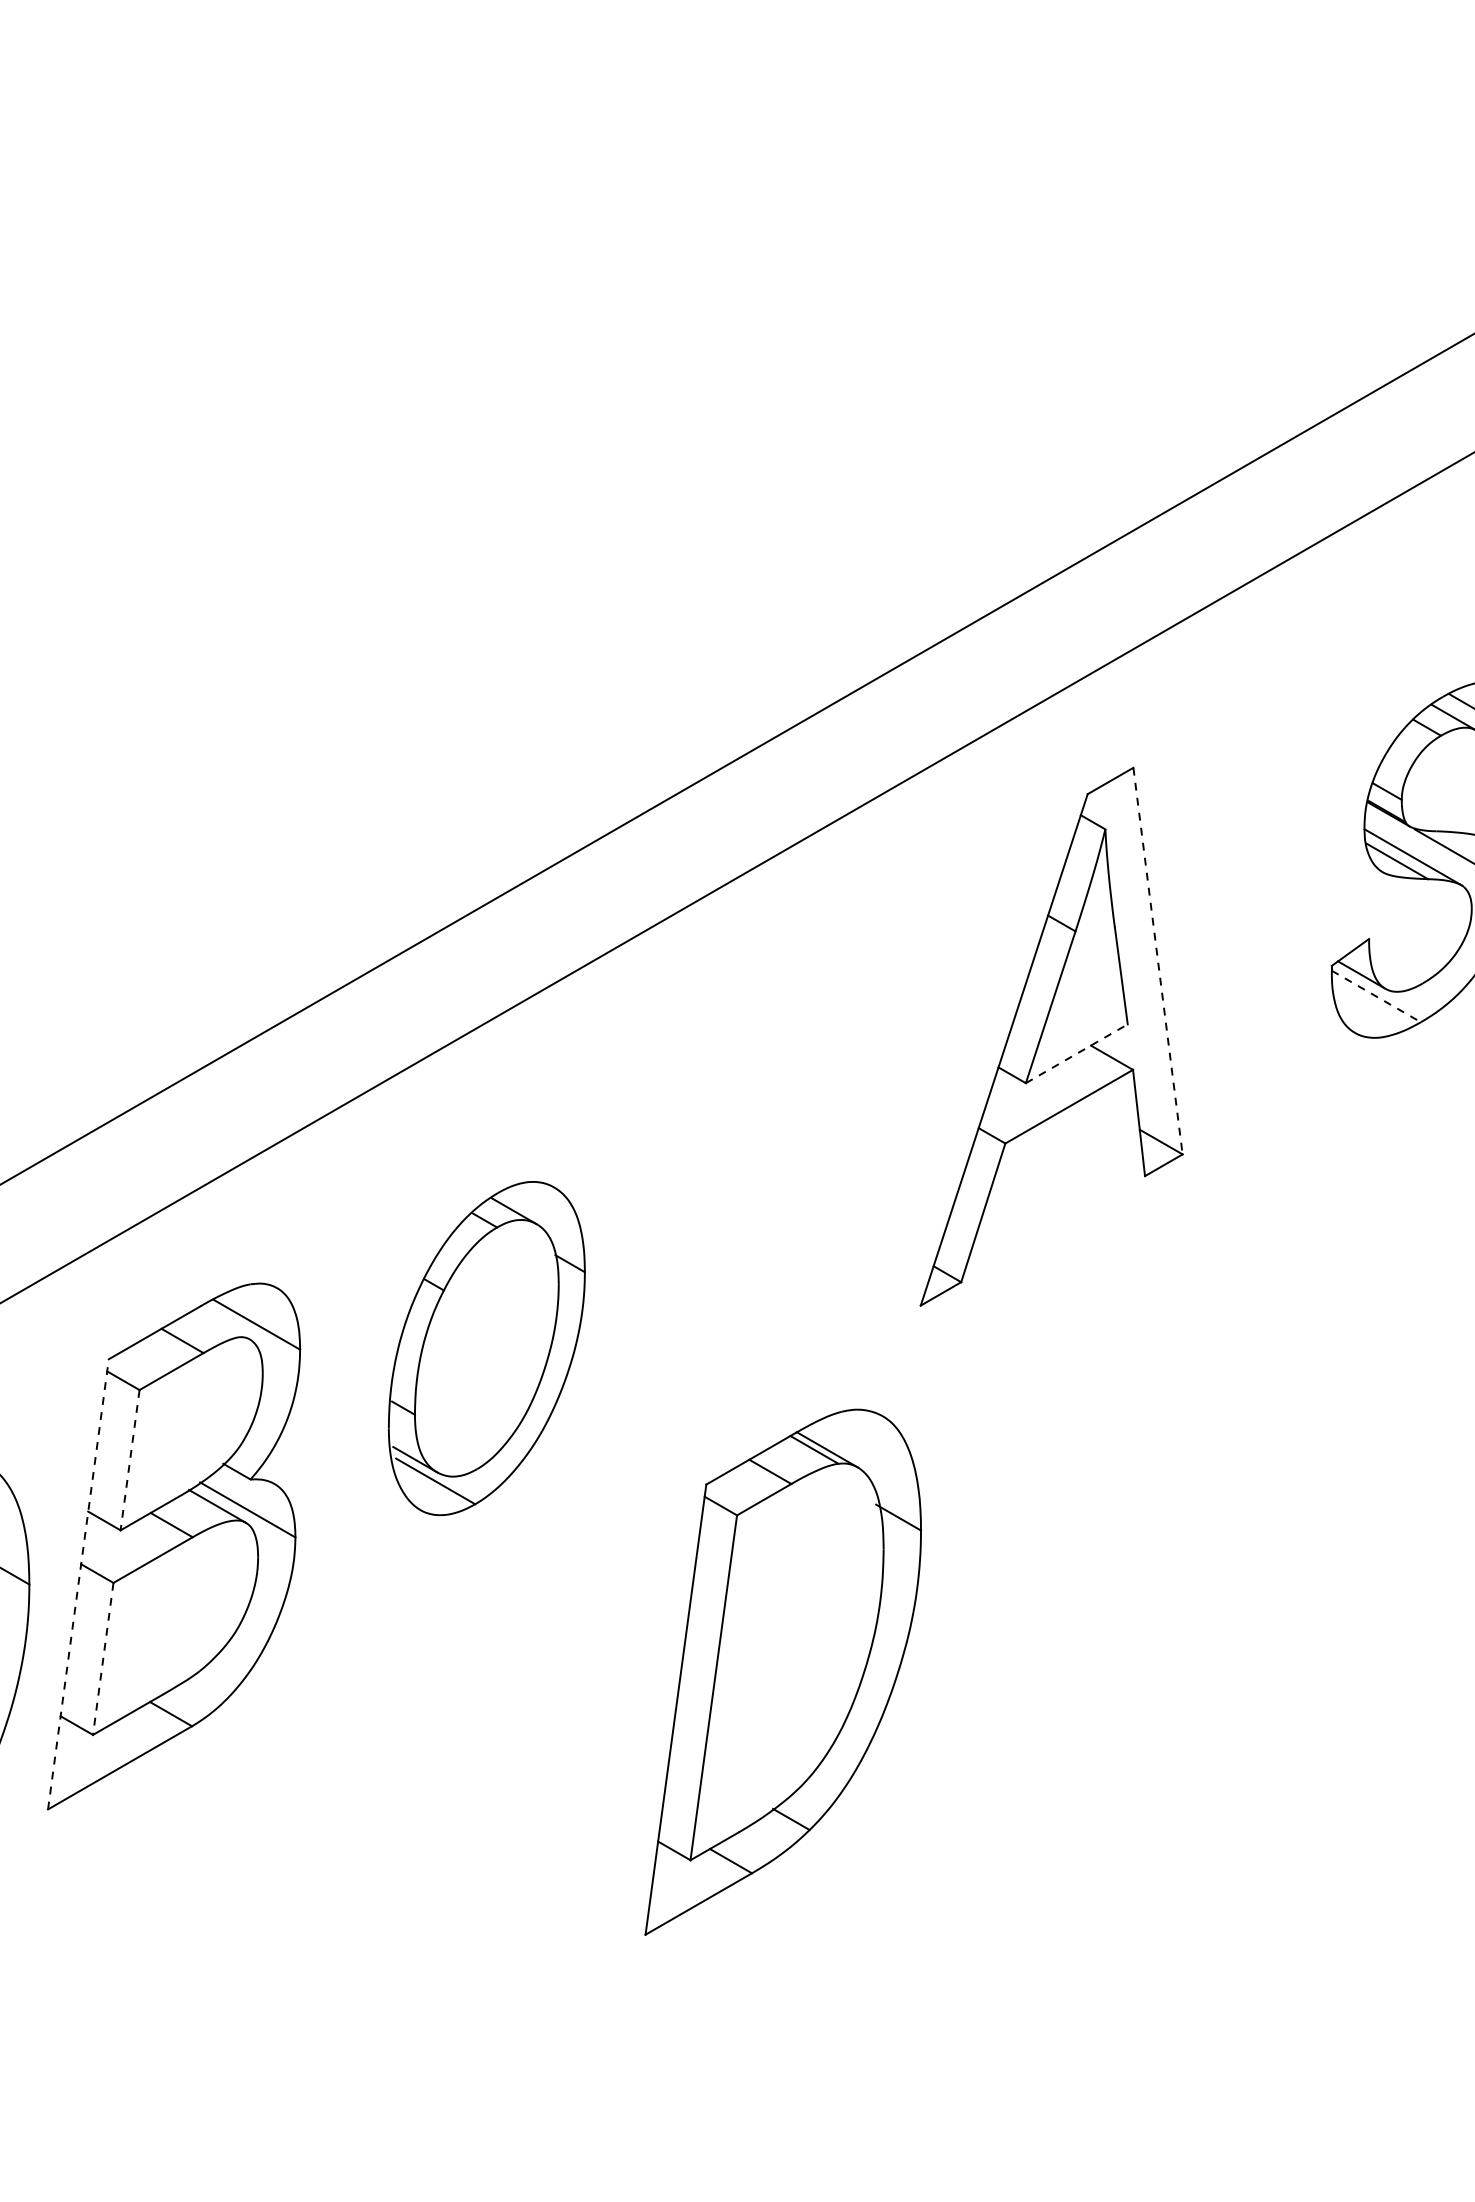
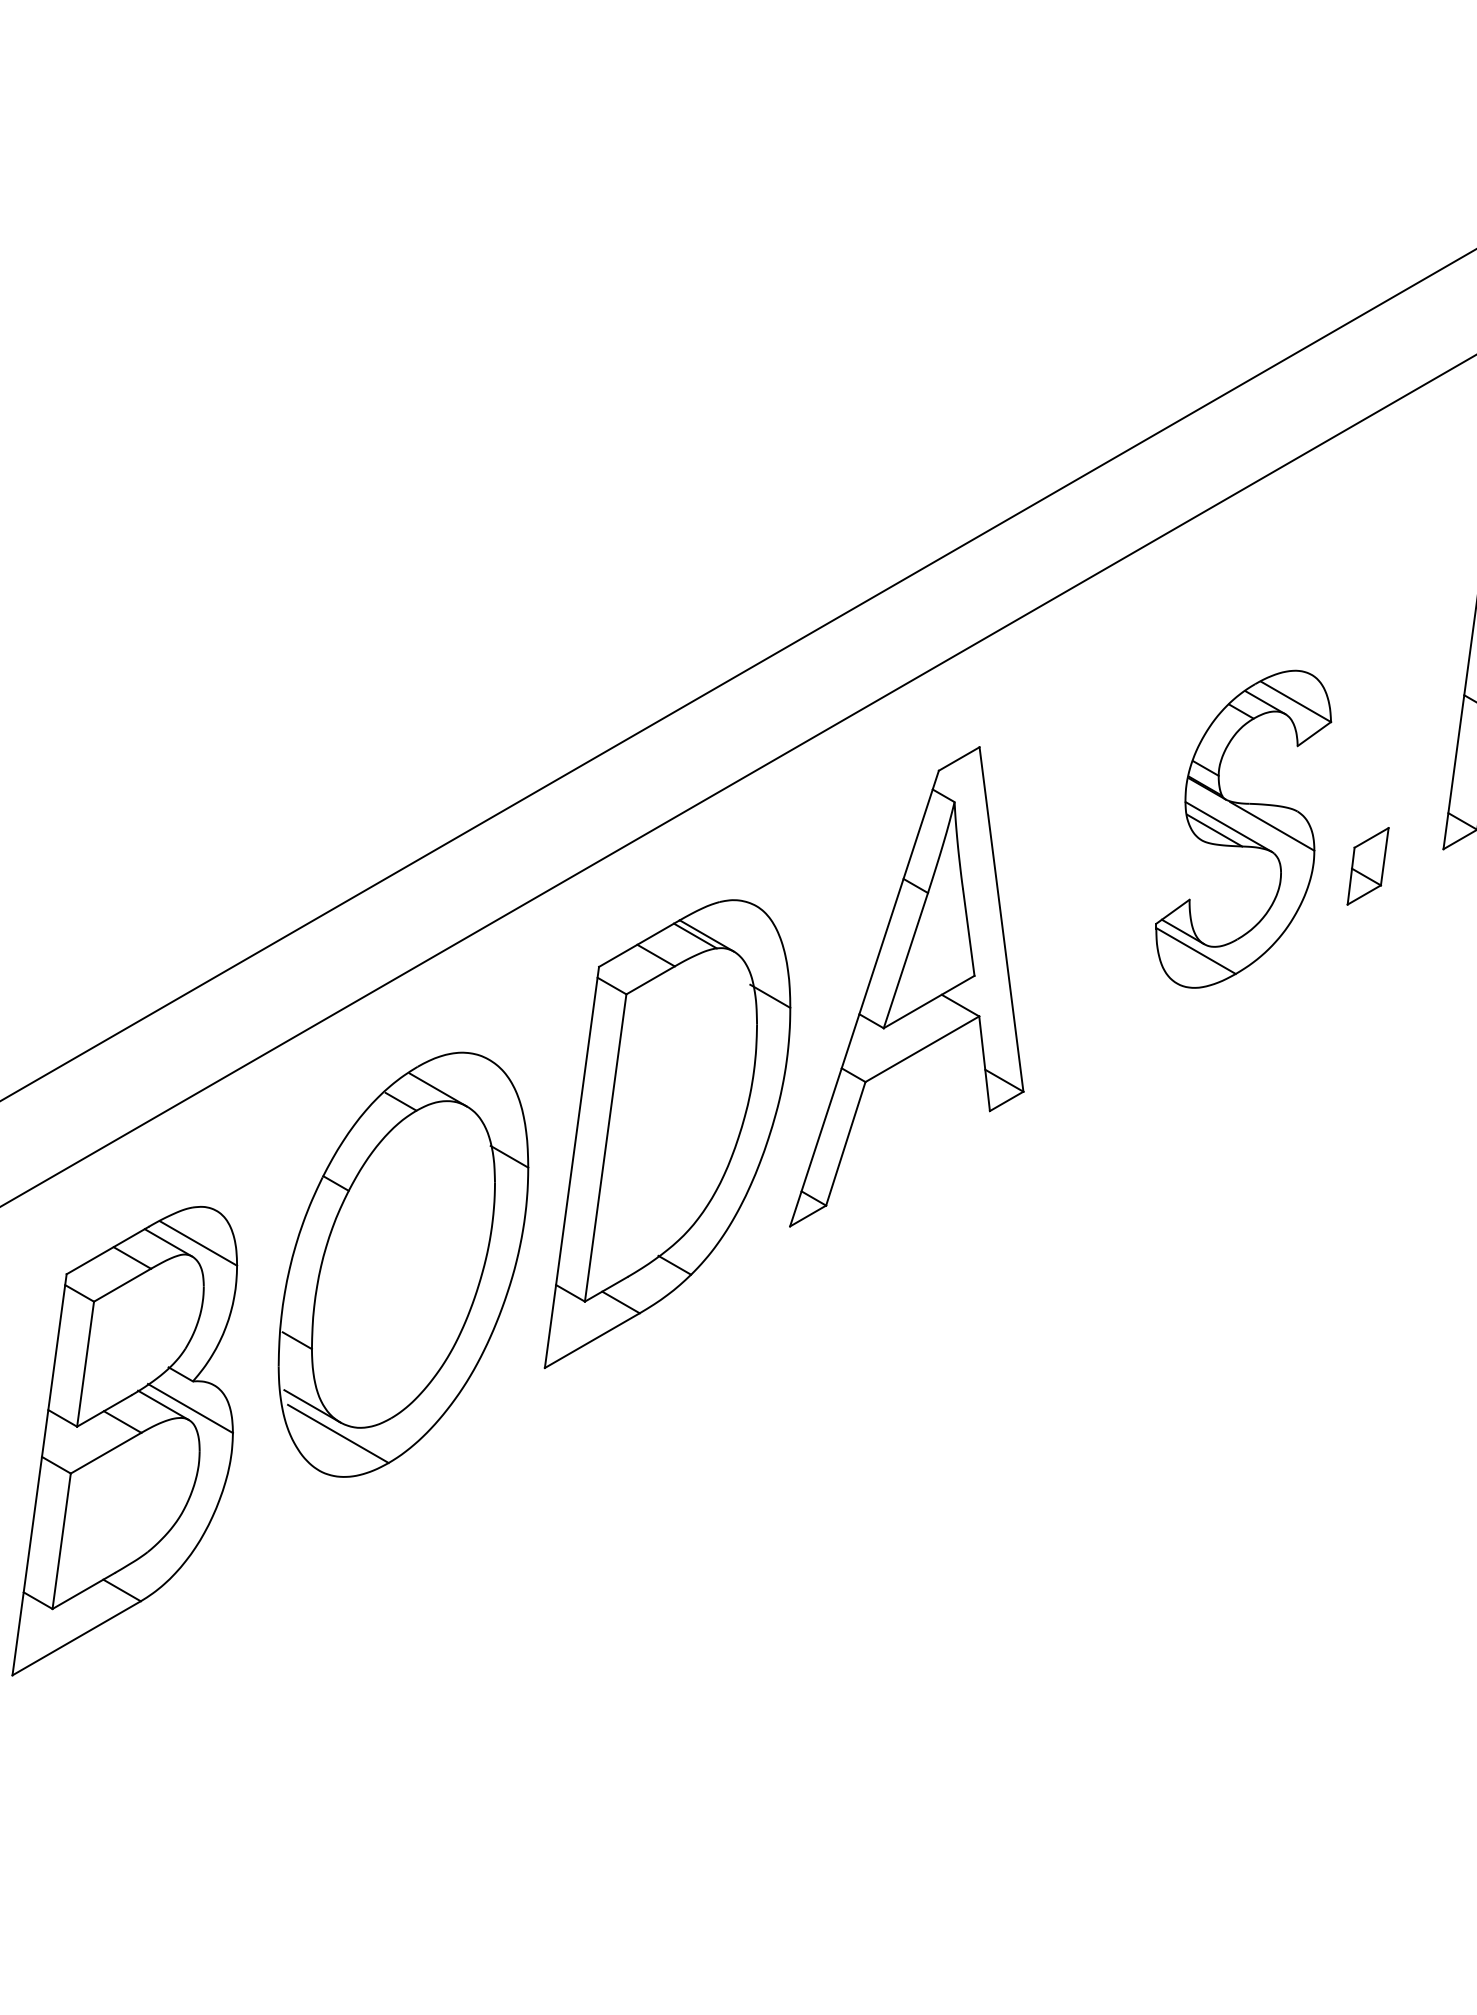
line: (1158, 961) -> (1001, 919), dashed -> solid
line: (1376, 997) -> (1196, 951), dashed -> solid
line: (1077, 1053) -> (929, 1001), dashed -> solid
line: (223, 1323) -> (168, 1242), added
part: (486, 1348) -> (403, 1264), size x1.43
line: (129, 1460) -> (85, 1364), dashed -> solid
line: (78, 1583) -> (39, 1474), dashed -> solid
line: (103, 1659) -> (61, 1541), dashed -> solid
part: (783, 1672) -> (667, 1134), moved

